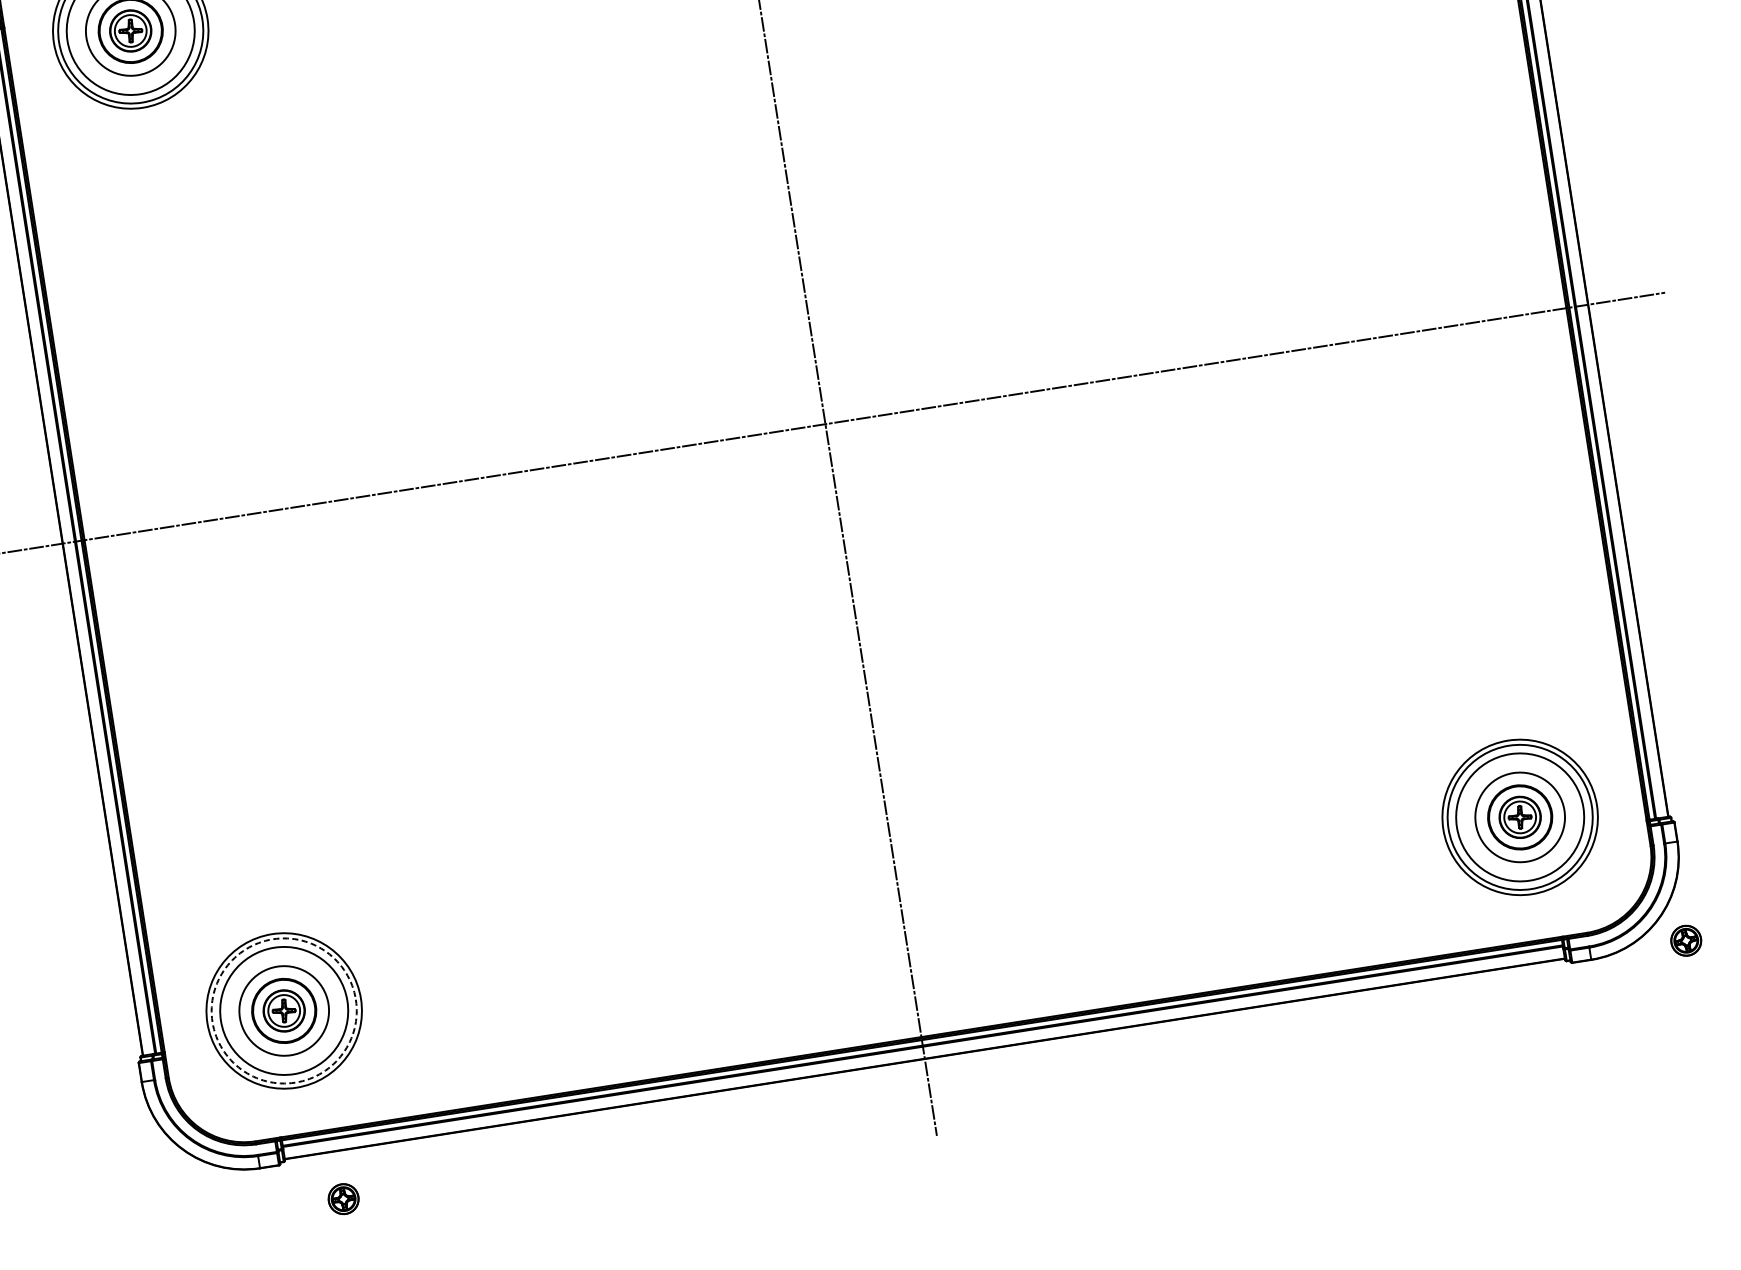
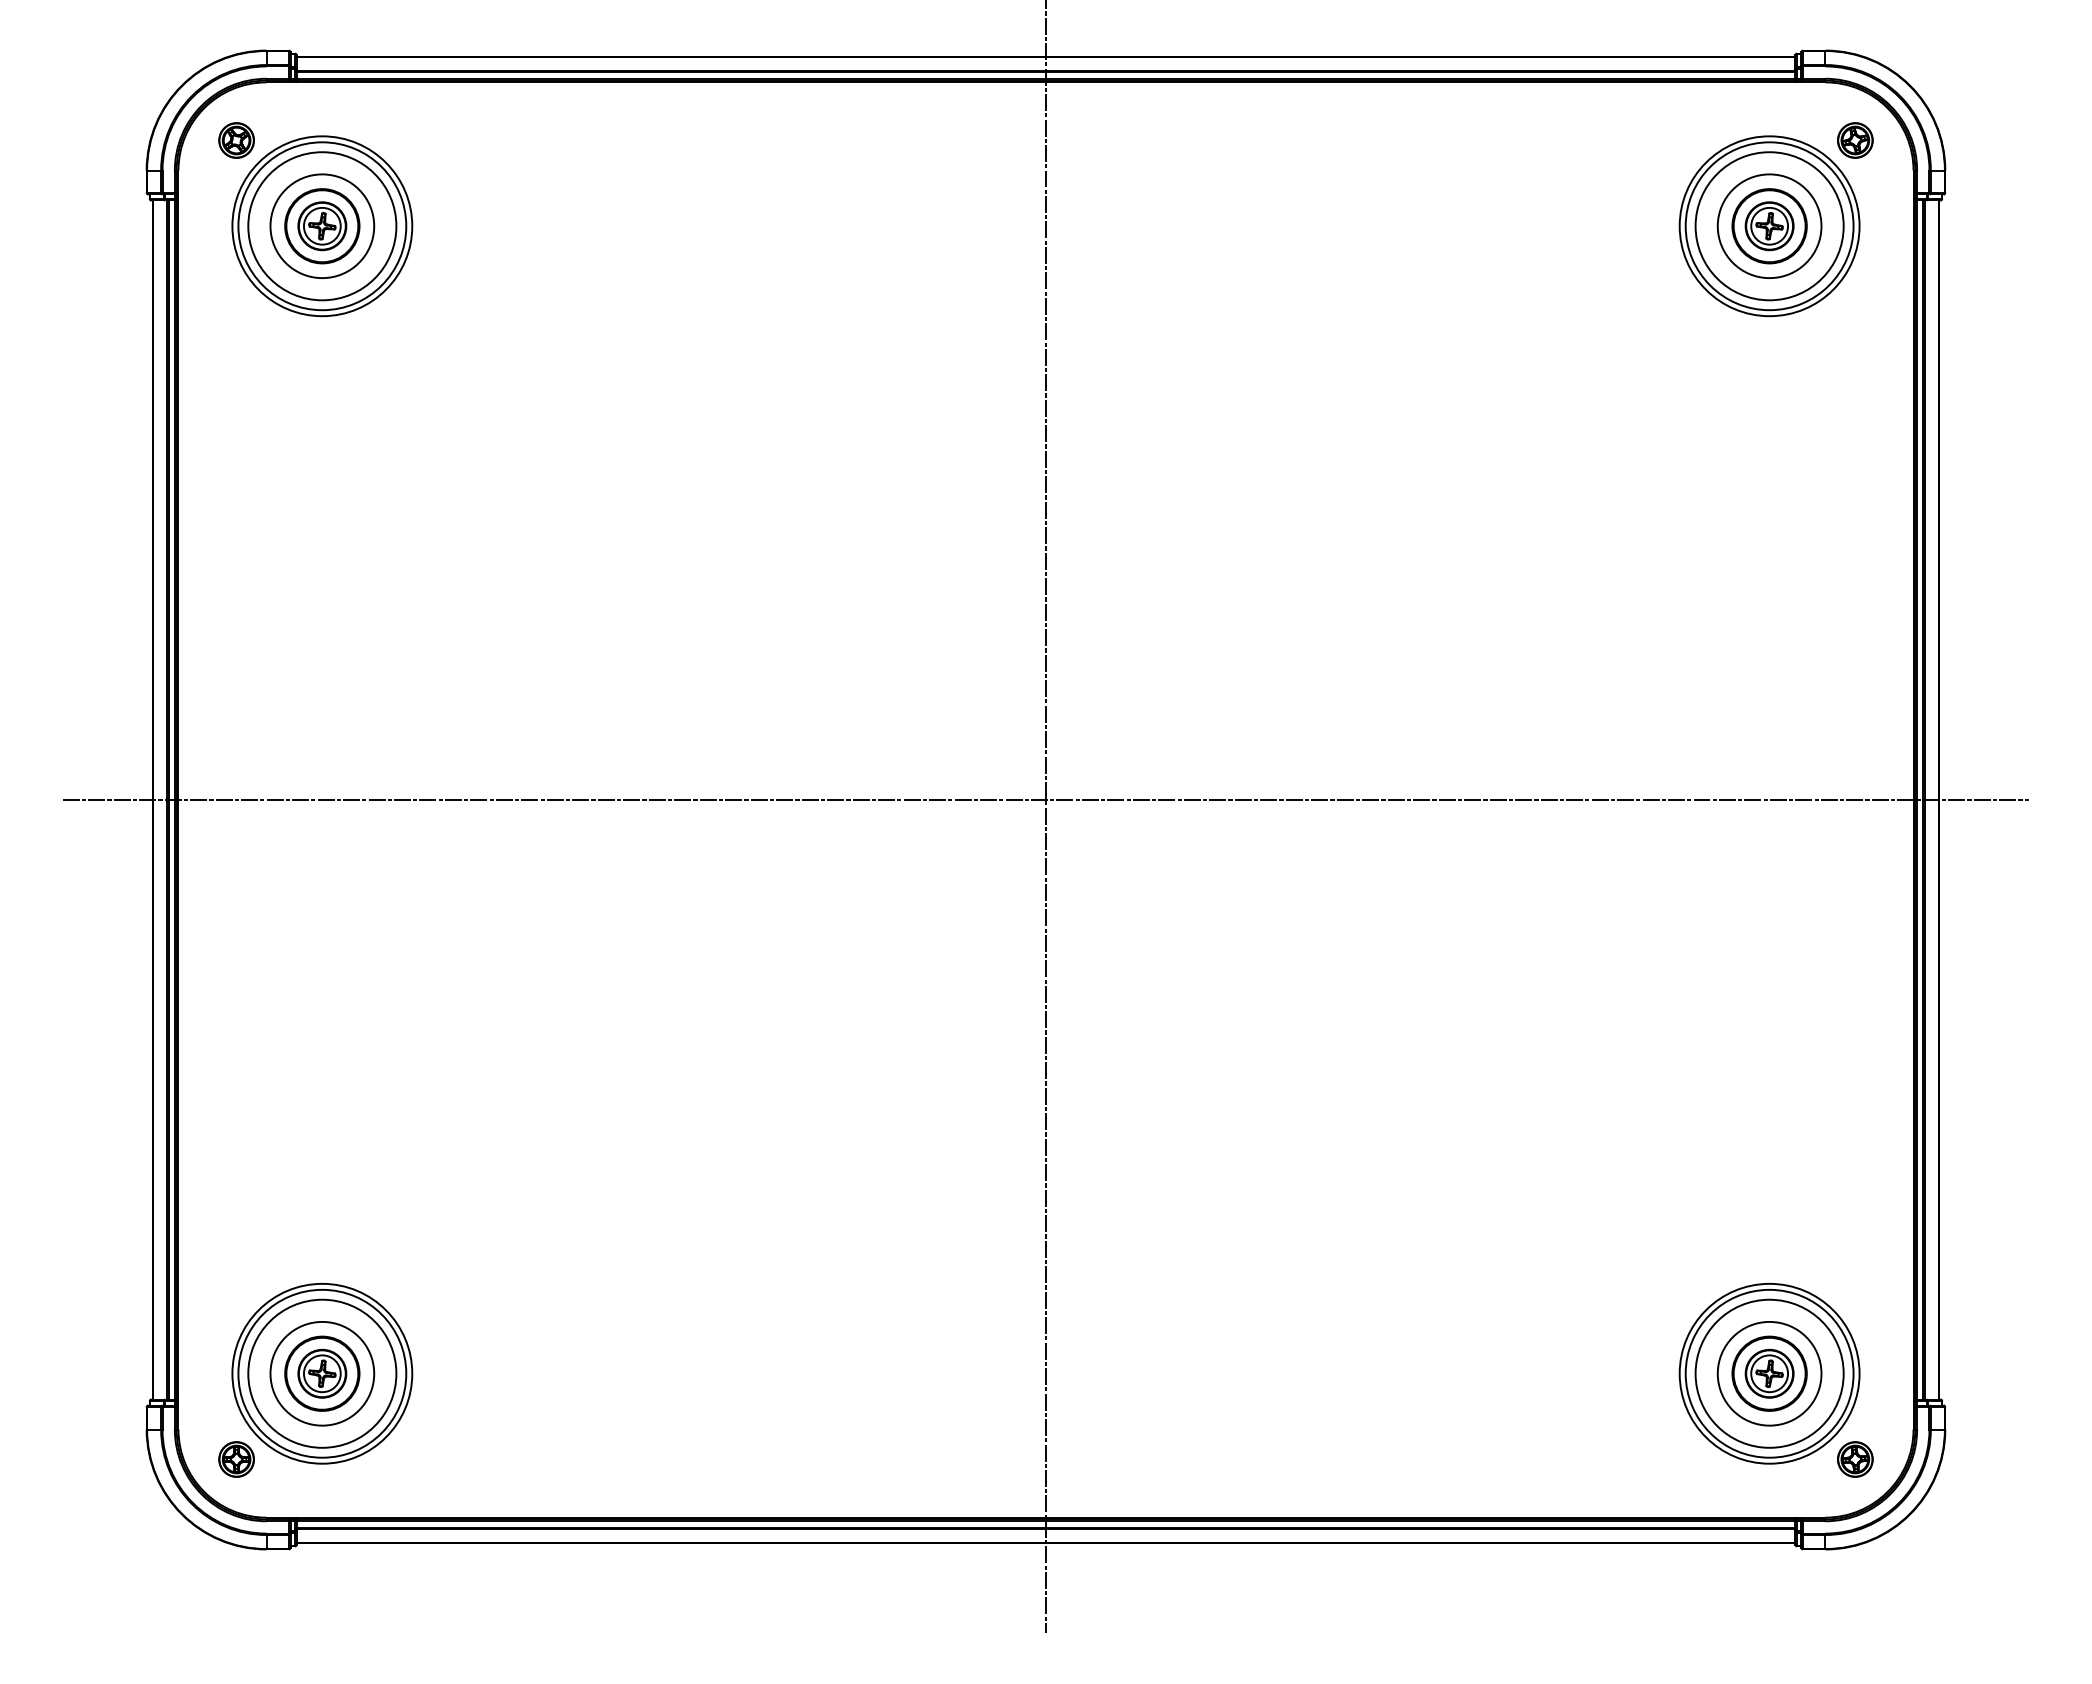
part: (1686, 940) -> (1855, 1459), moved
circle: (284, 1010) -> (322, 1373), dashed -> solid
part: (343, 1199) -> (236, 1459), moved

